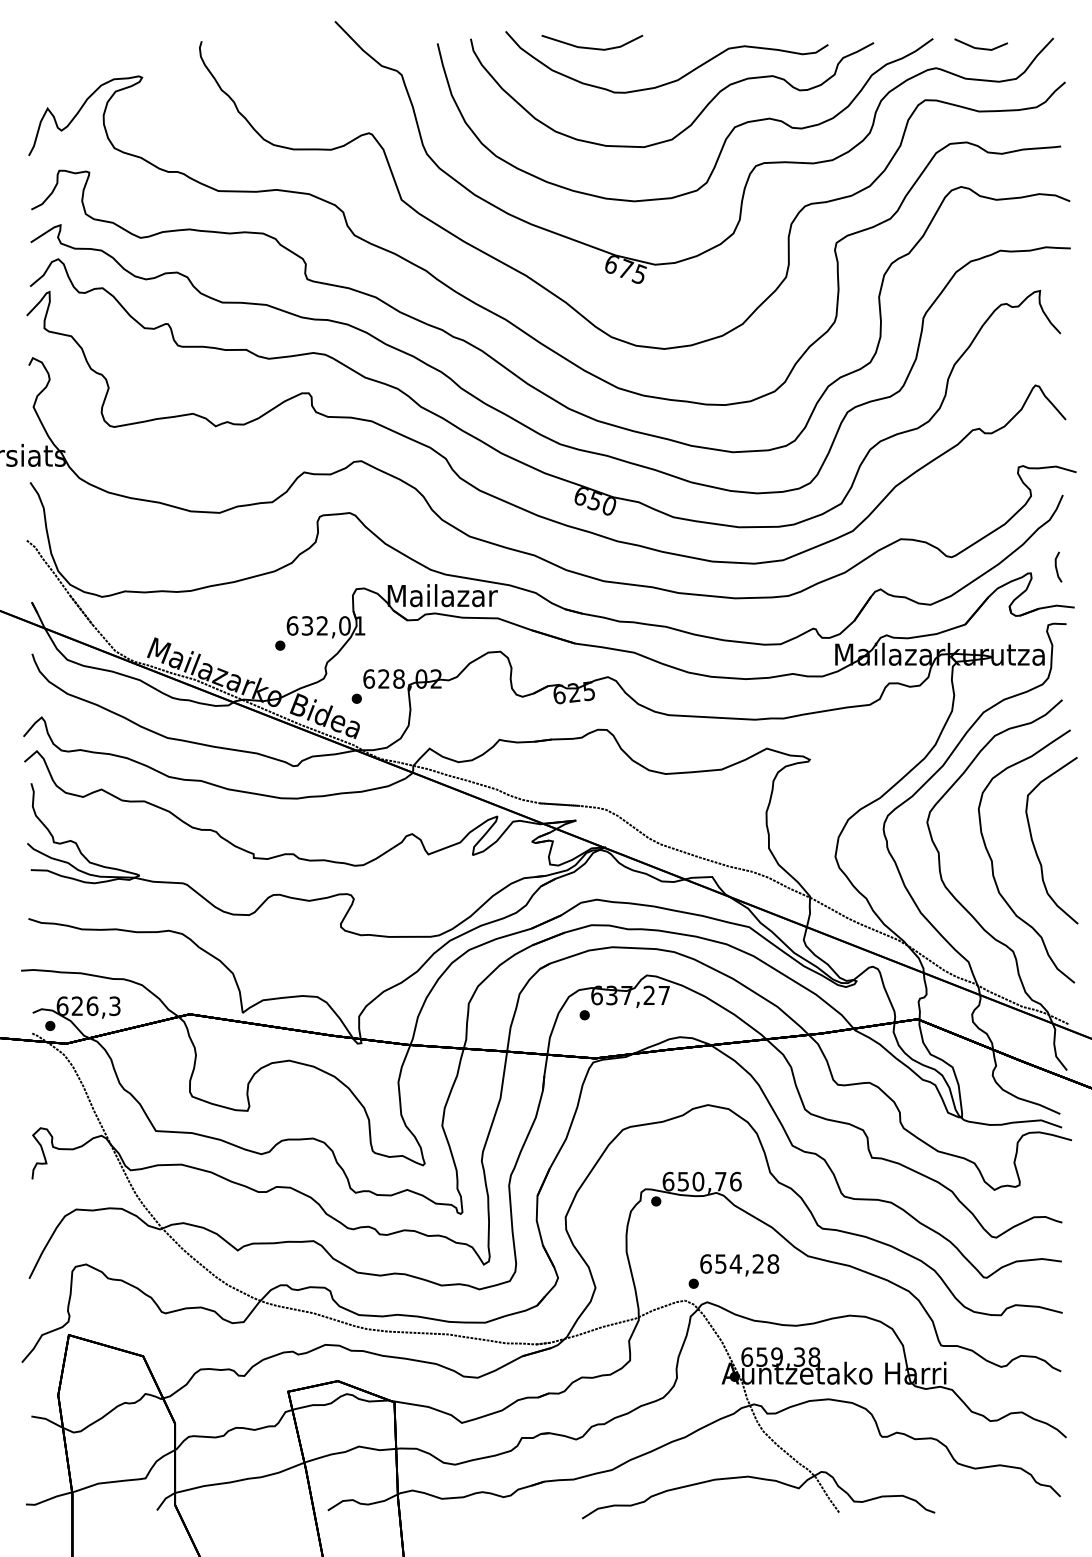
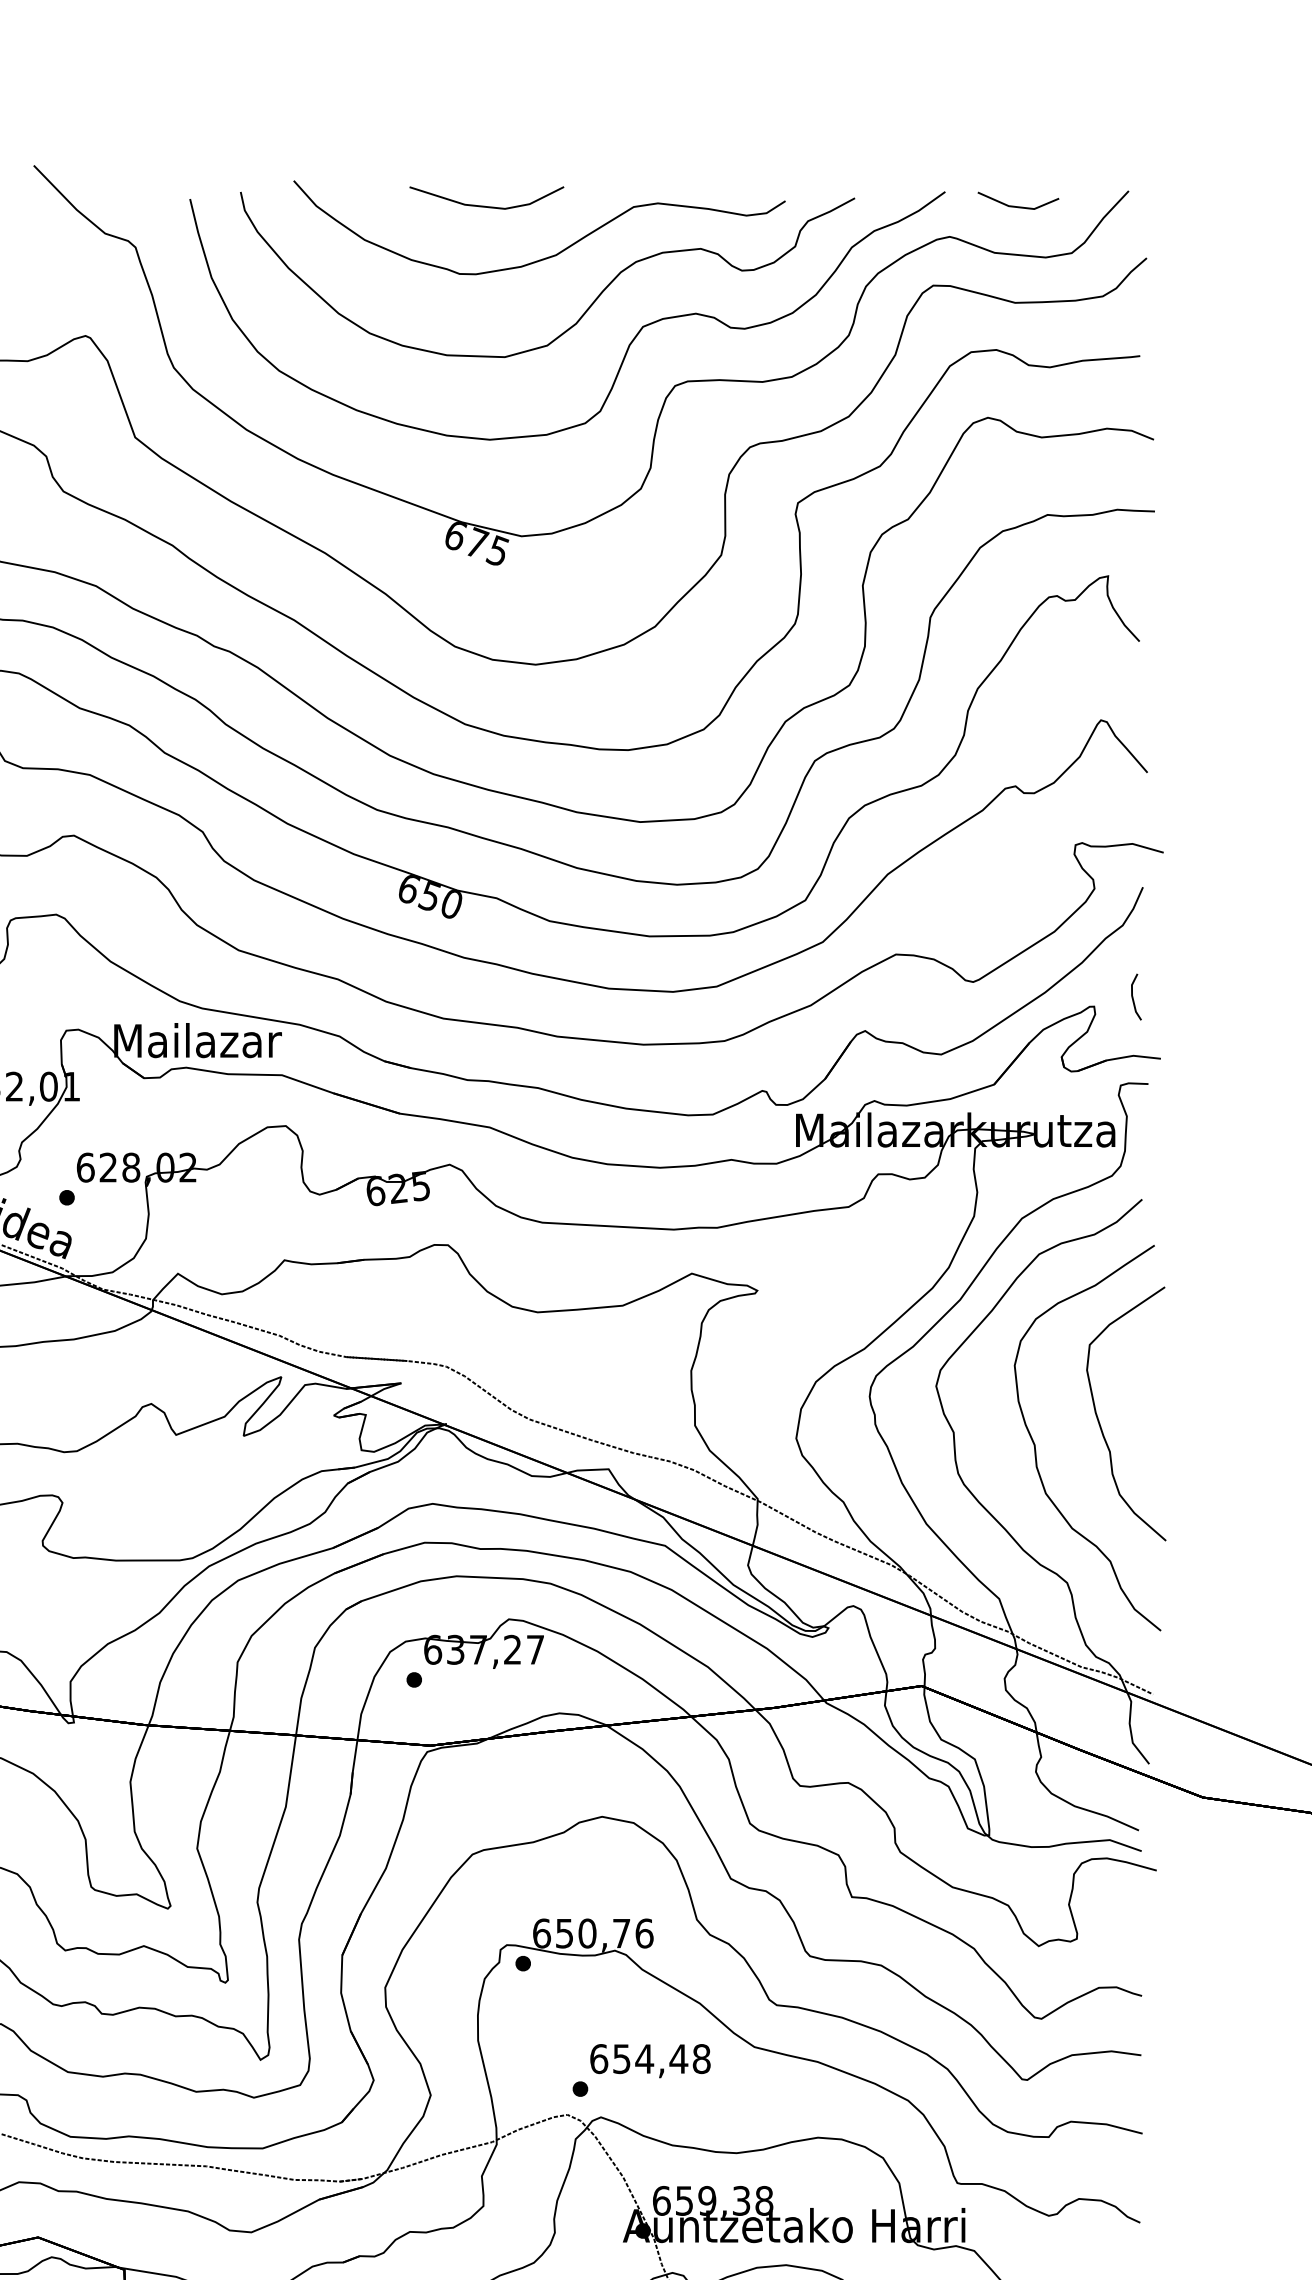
line: (592, 47) -> (487, 205), moved
text: (758, 1263) -> (679, 2058), 654,28 -> 654,48

